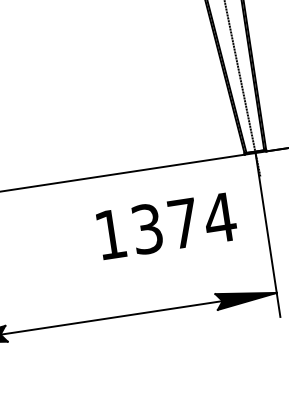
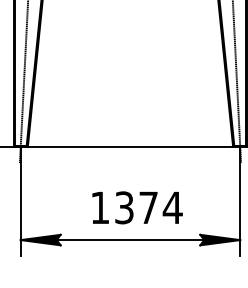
text: (166, 225) -> (137, 207), moved

